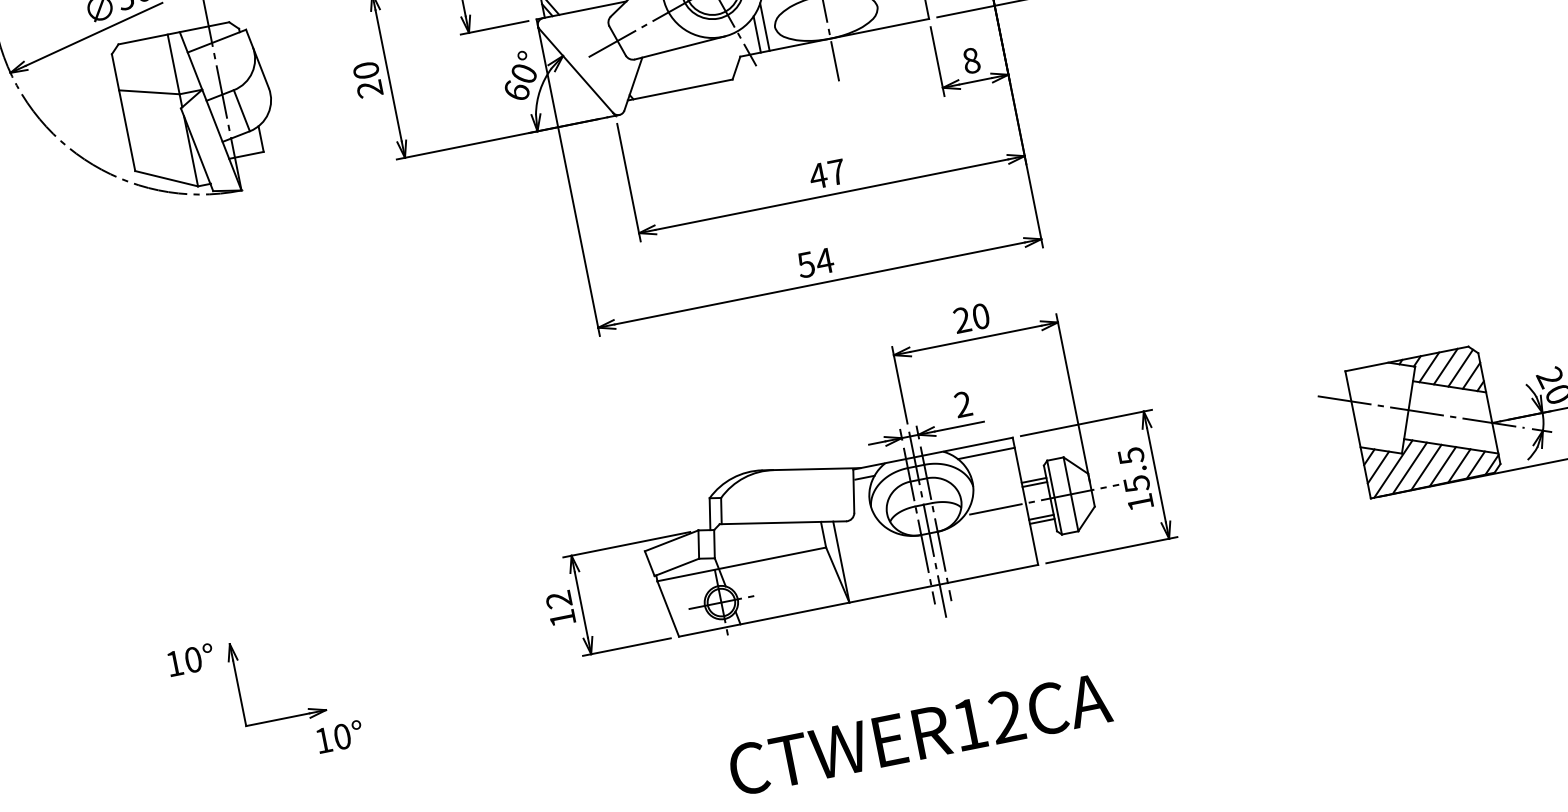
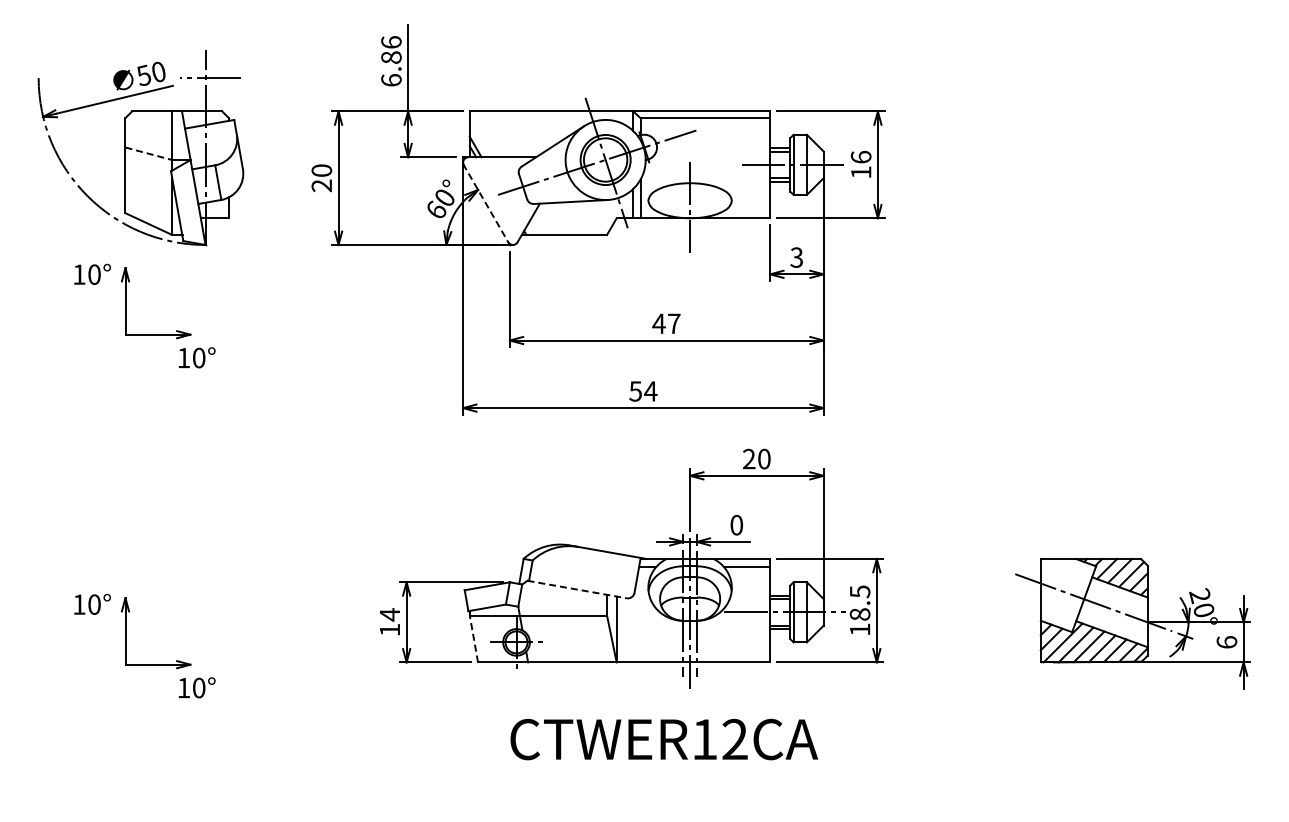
text: (970, 60) -> (796, 257), 8 -> 3
line: (575, 70) -> (485, 203), solid -> dashed
line: (150, 91) -> (149, 153), solid -> dashed
part: (161, 296) -> (126, 315), added
text: (963, 404) -> (736, 525), 2 -> 0
text: (1136, 484) -> (859, 614), 15.5 -> 18.5
line: (783, 522) -> (577, 589), solid -> dashed
text: (558, 599) -> (389, 614), 12 -> 14
line: (667, 609) -> (473, 639), solid -> dashed
text: (920, 734) -> (664, 739), moved

